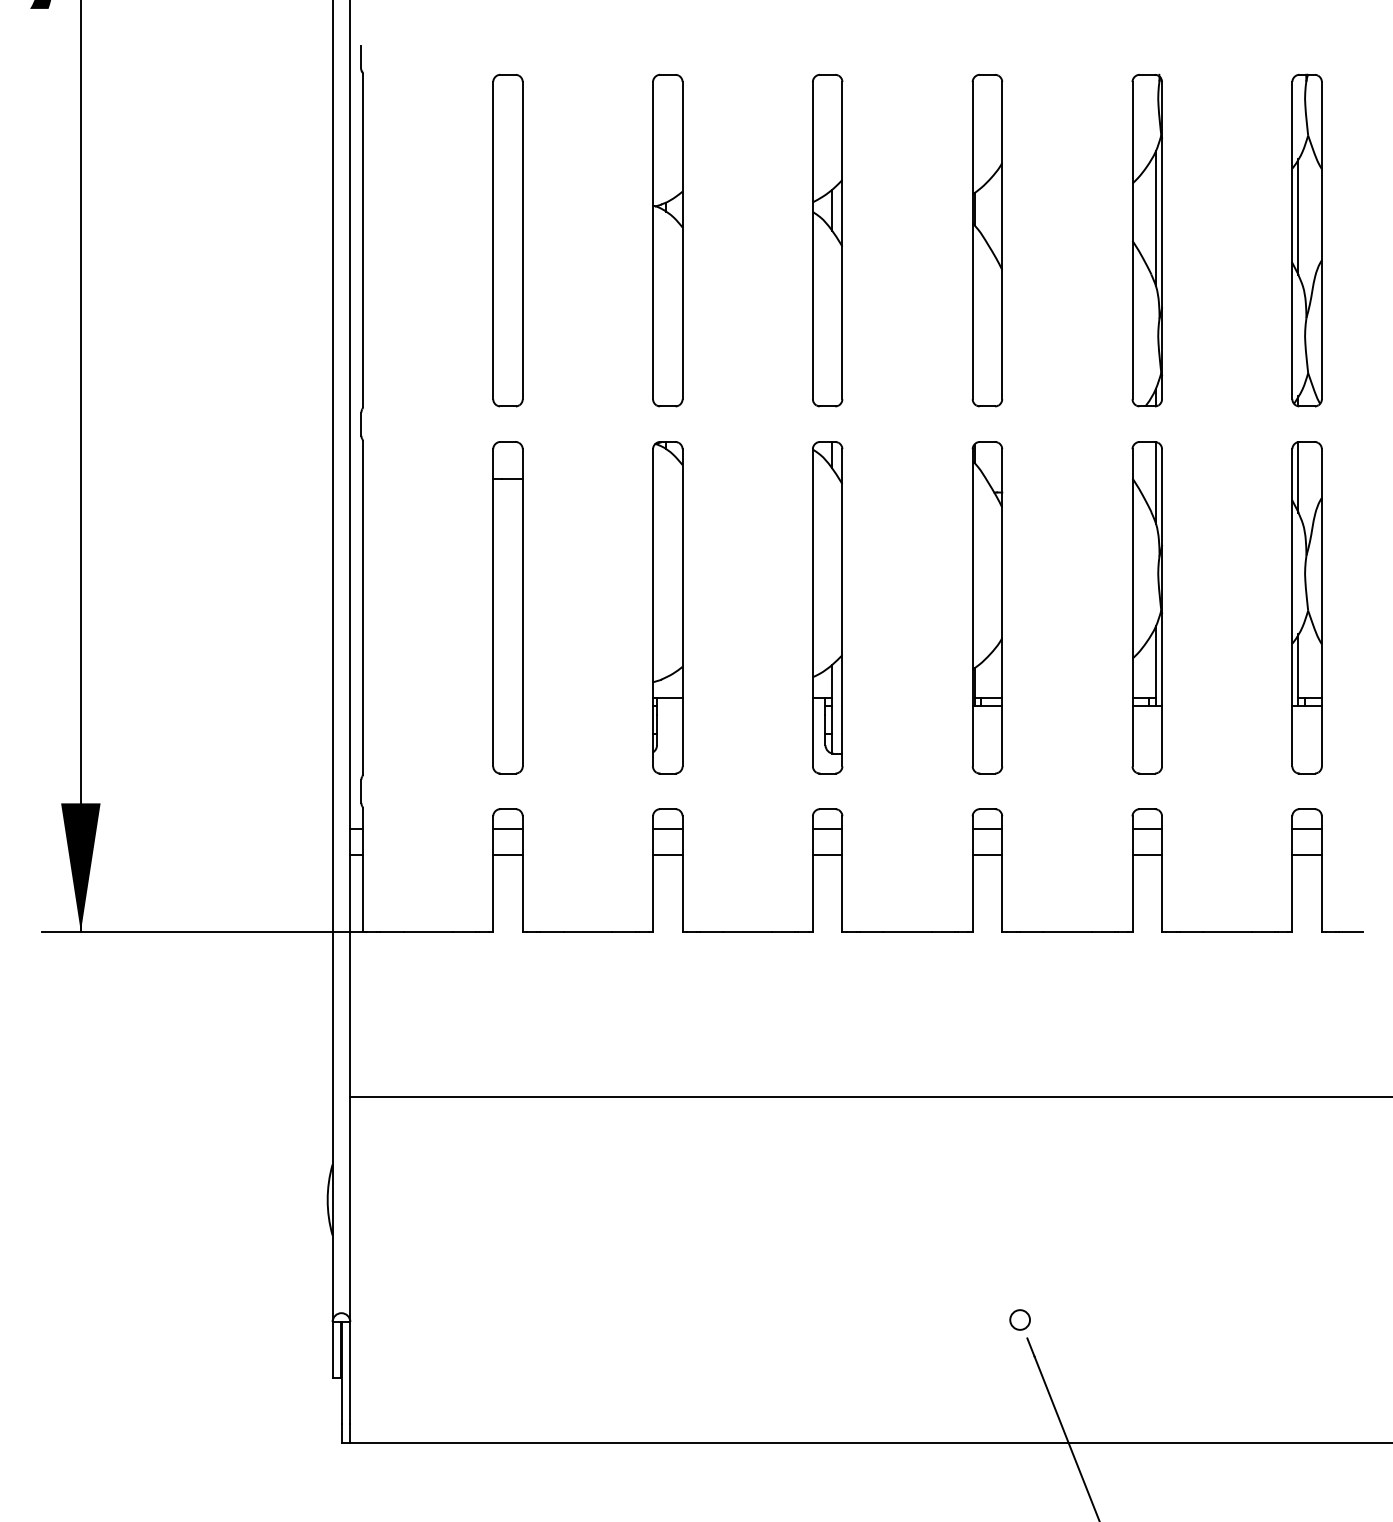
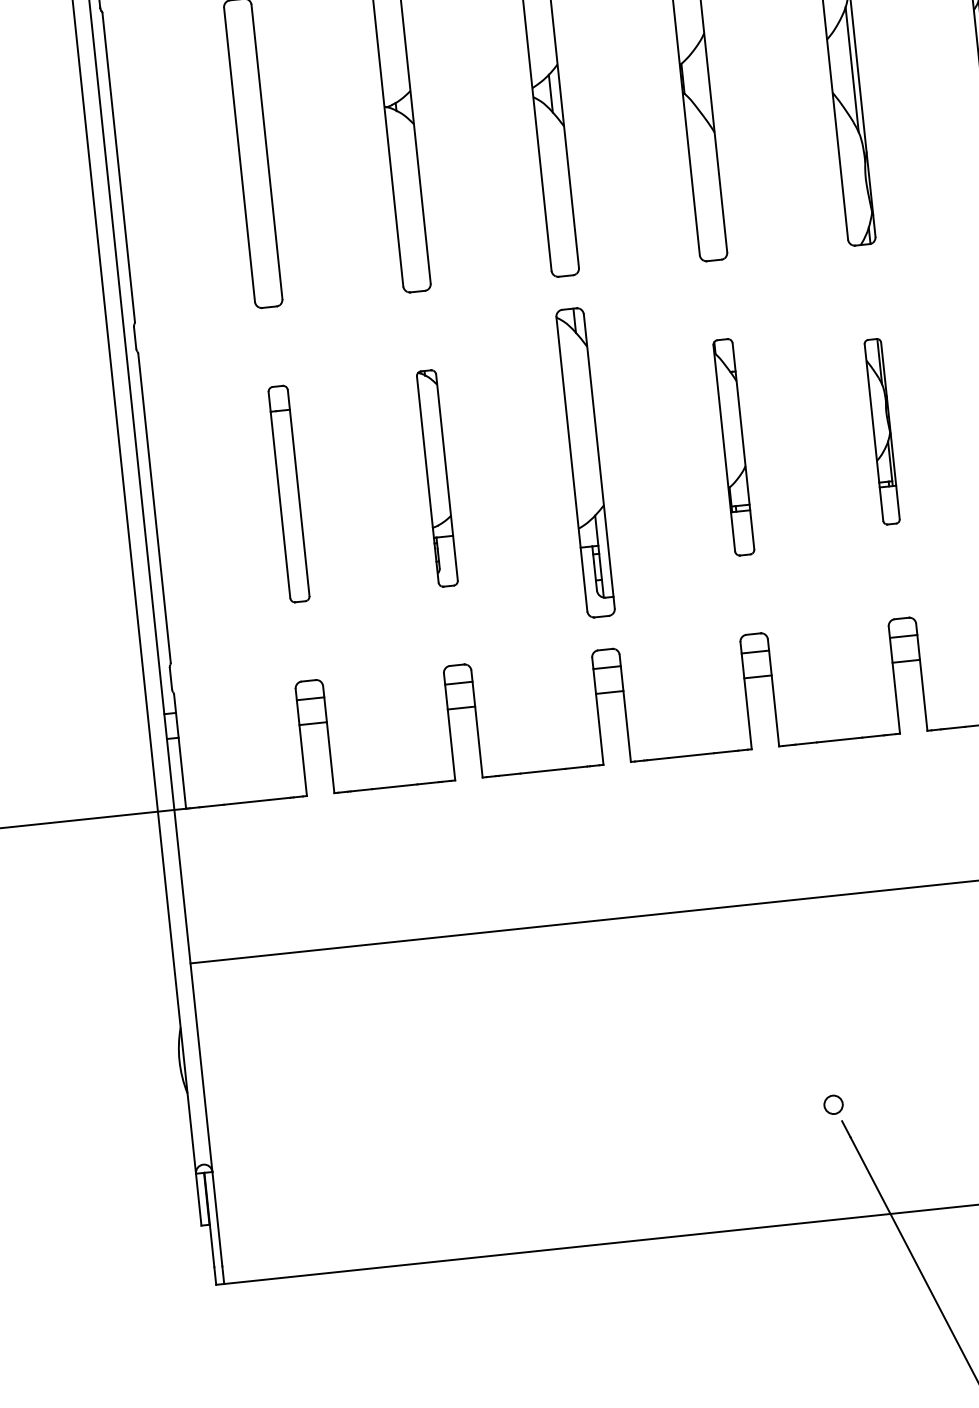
part: (507, 607) -> (288, 493), size x0.7
part: (667, 607) -> (437, 478), size x0.7
part: (987, 607) -> (733, 447), size x0.7
part: (1147, 607) -> (882, 431), size x0.6

